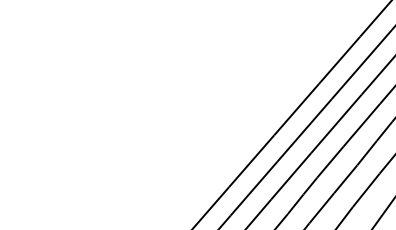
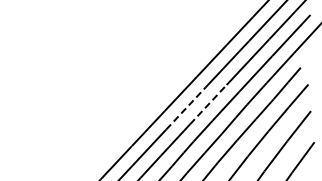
line: (336, 123) -> (208, 104), solid -> dashed
line: (303, 130) -> (185, 108), solid -> dashed

